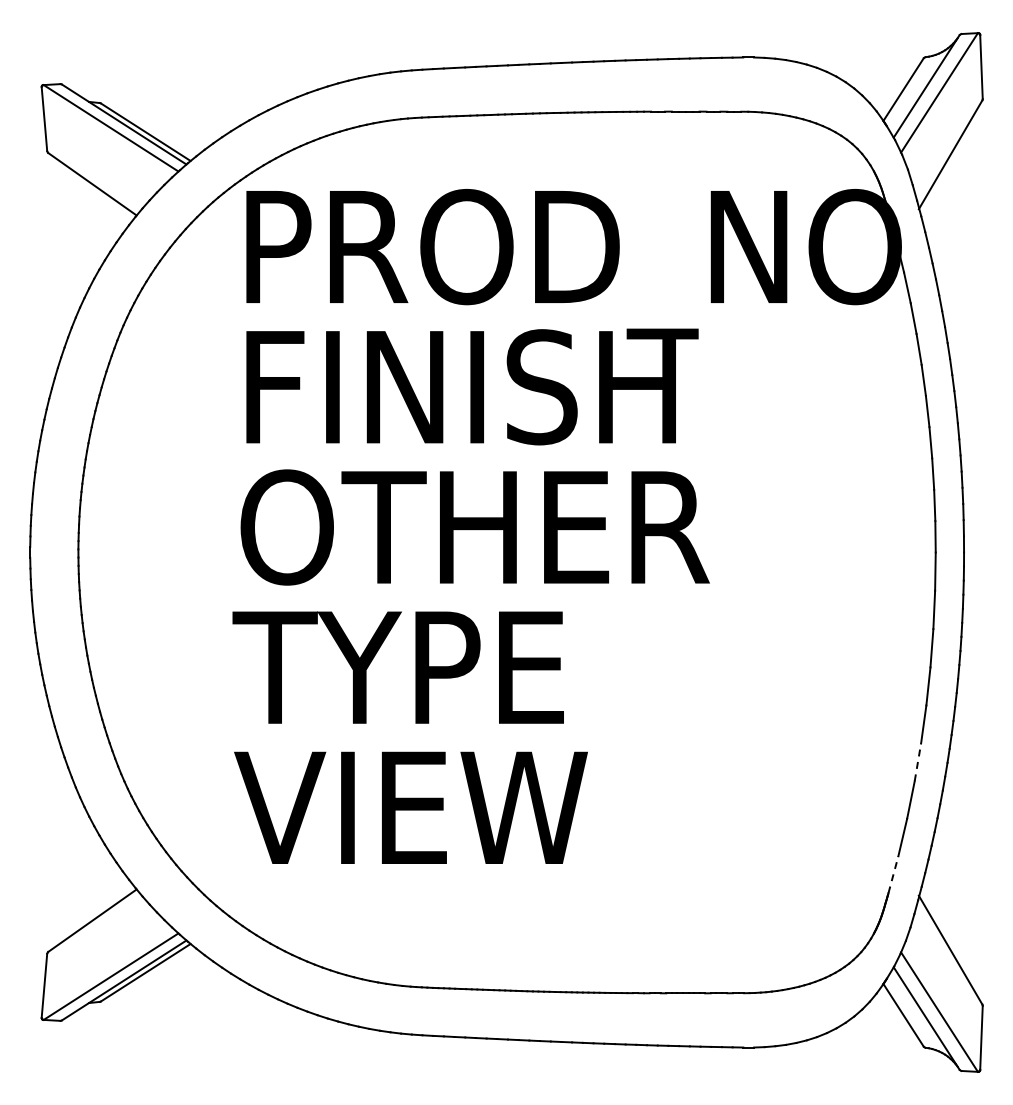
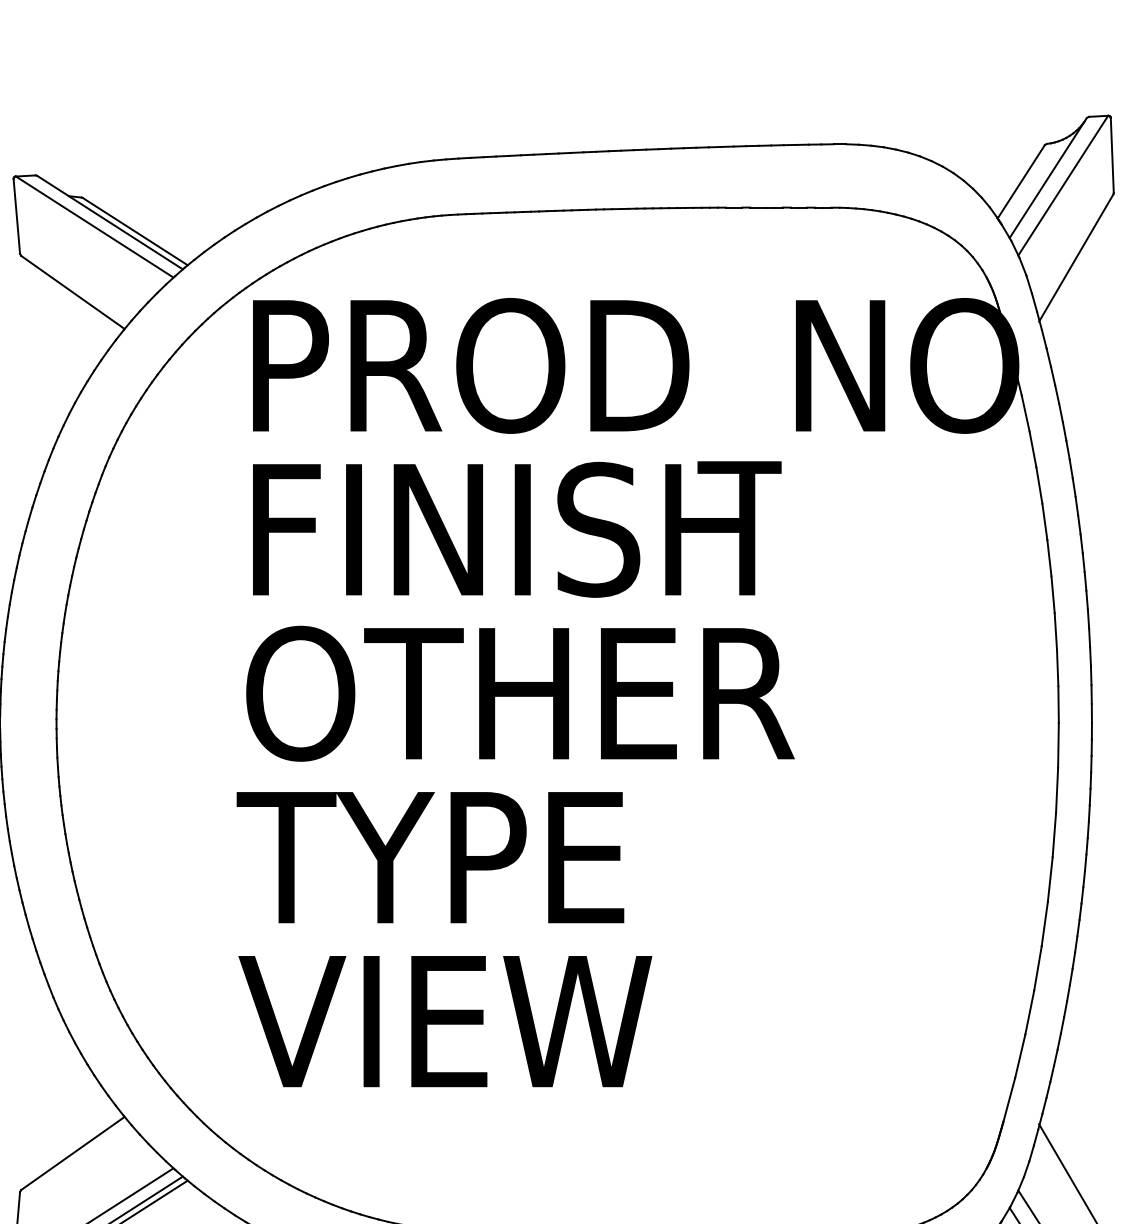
line: (917, 761) -> (1037, 967), dashed -> solid
line: (893, 874) -> (1009, 1099), dashed -> solid

